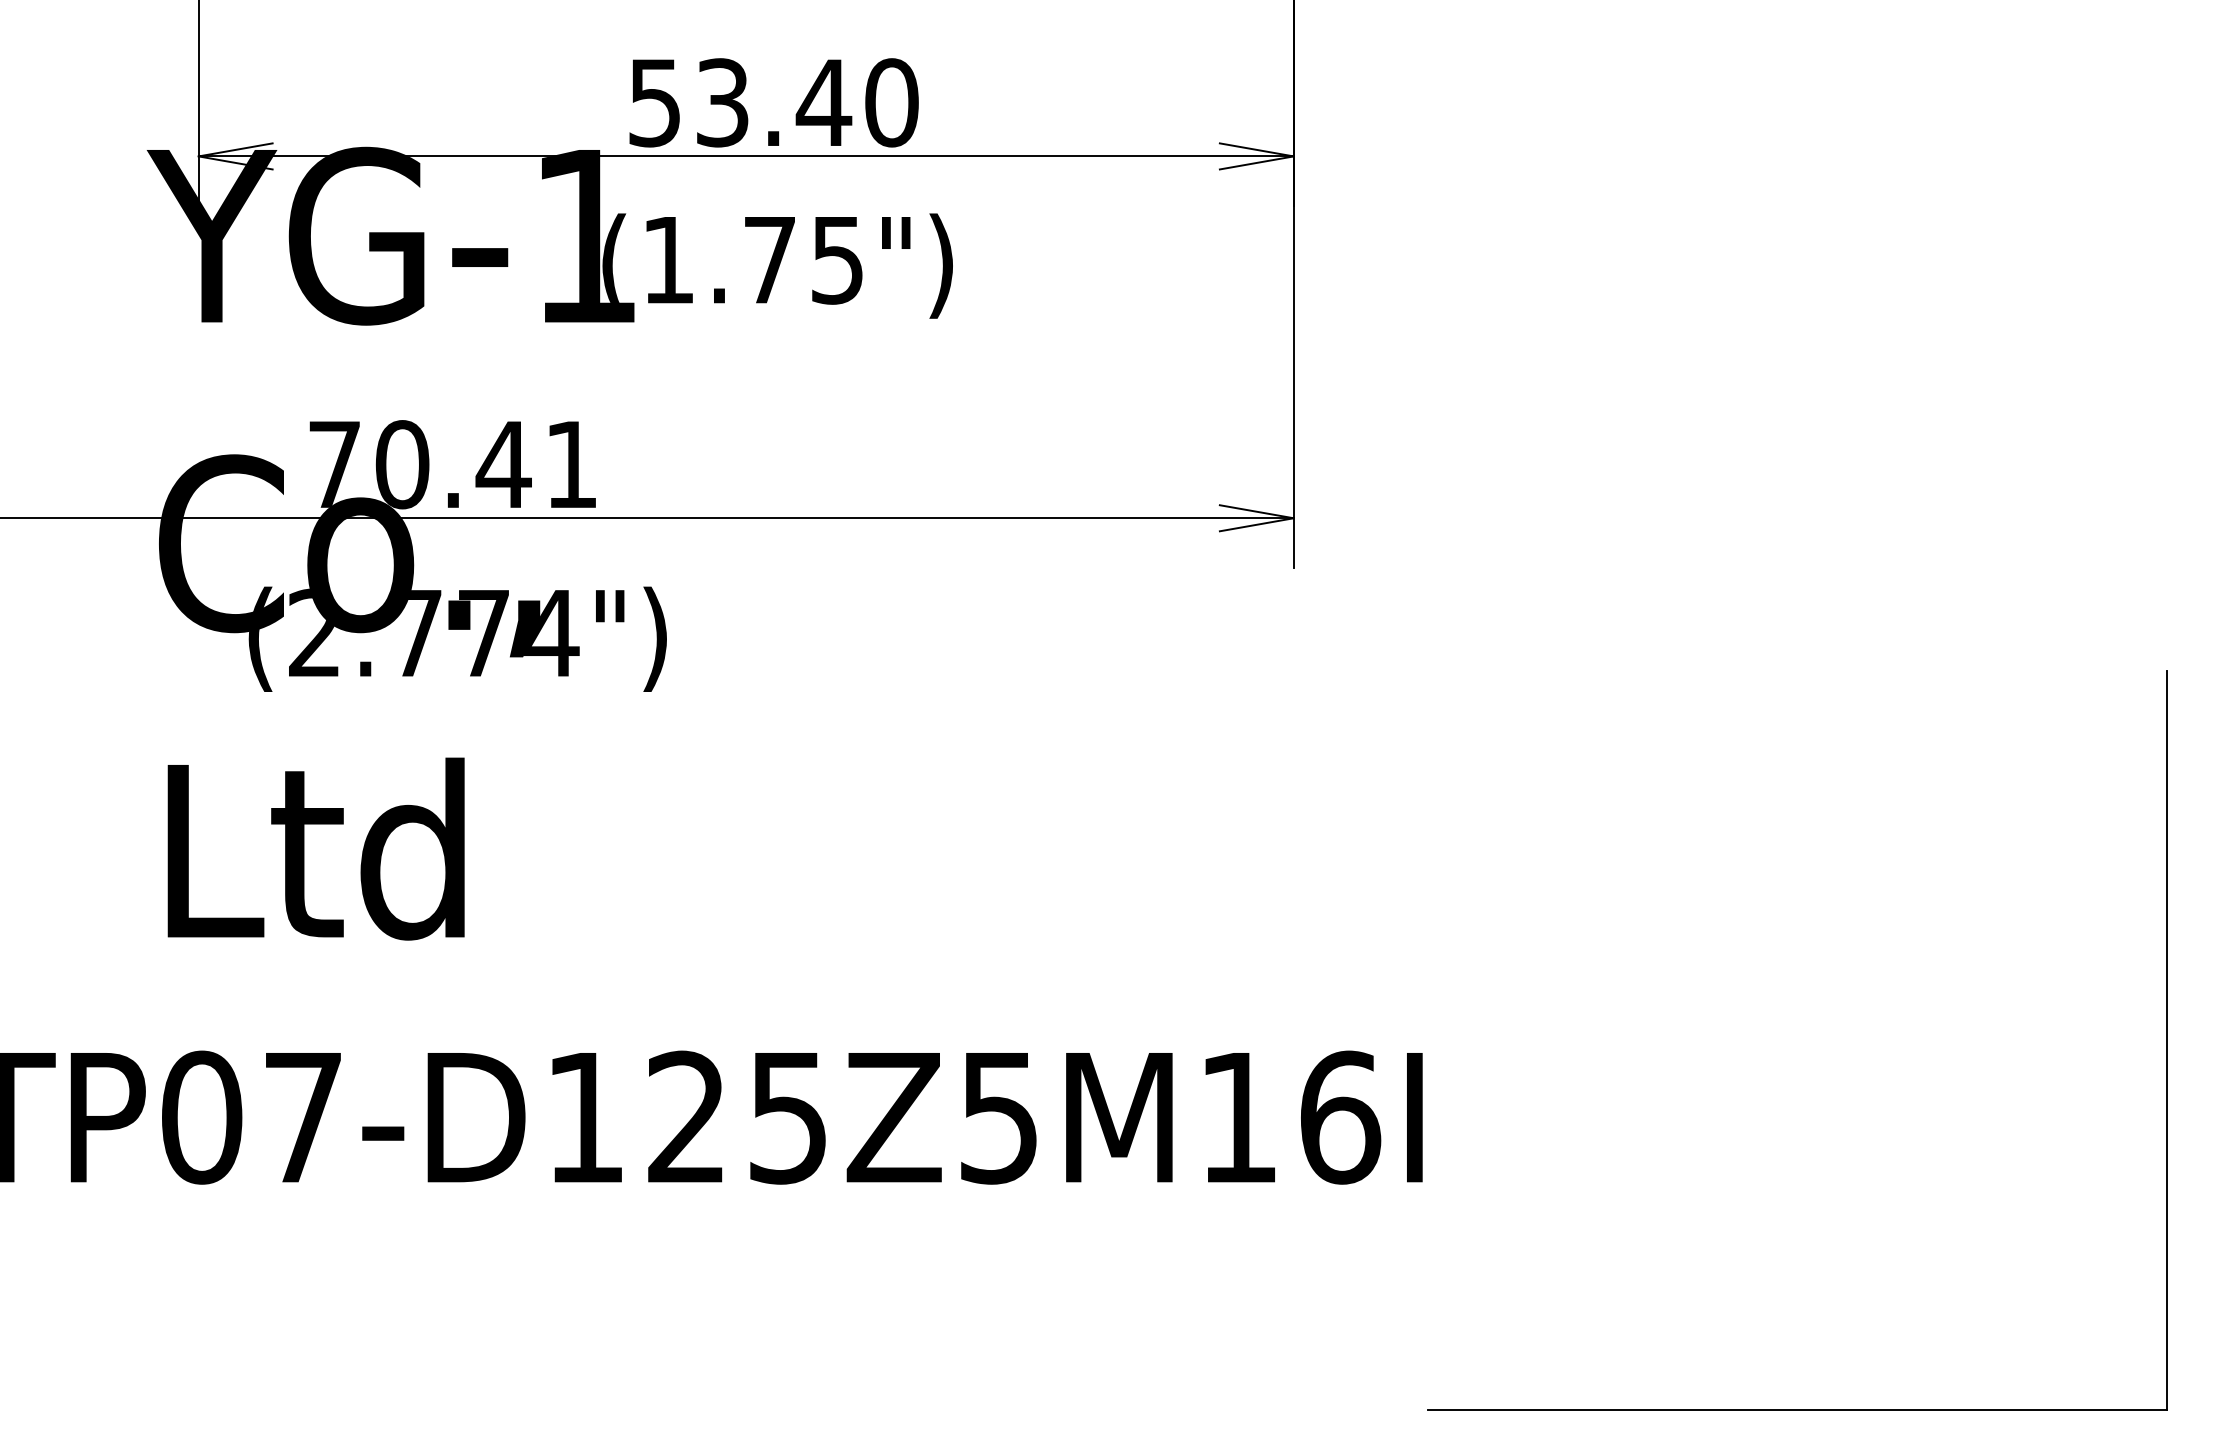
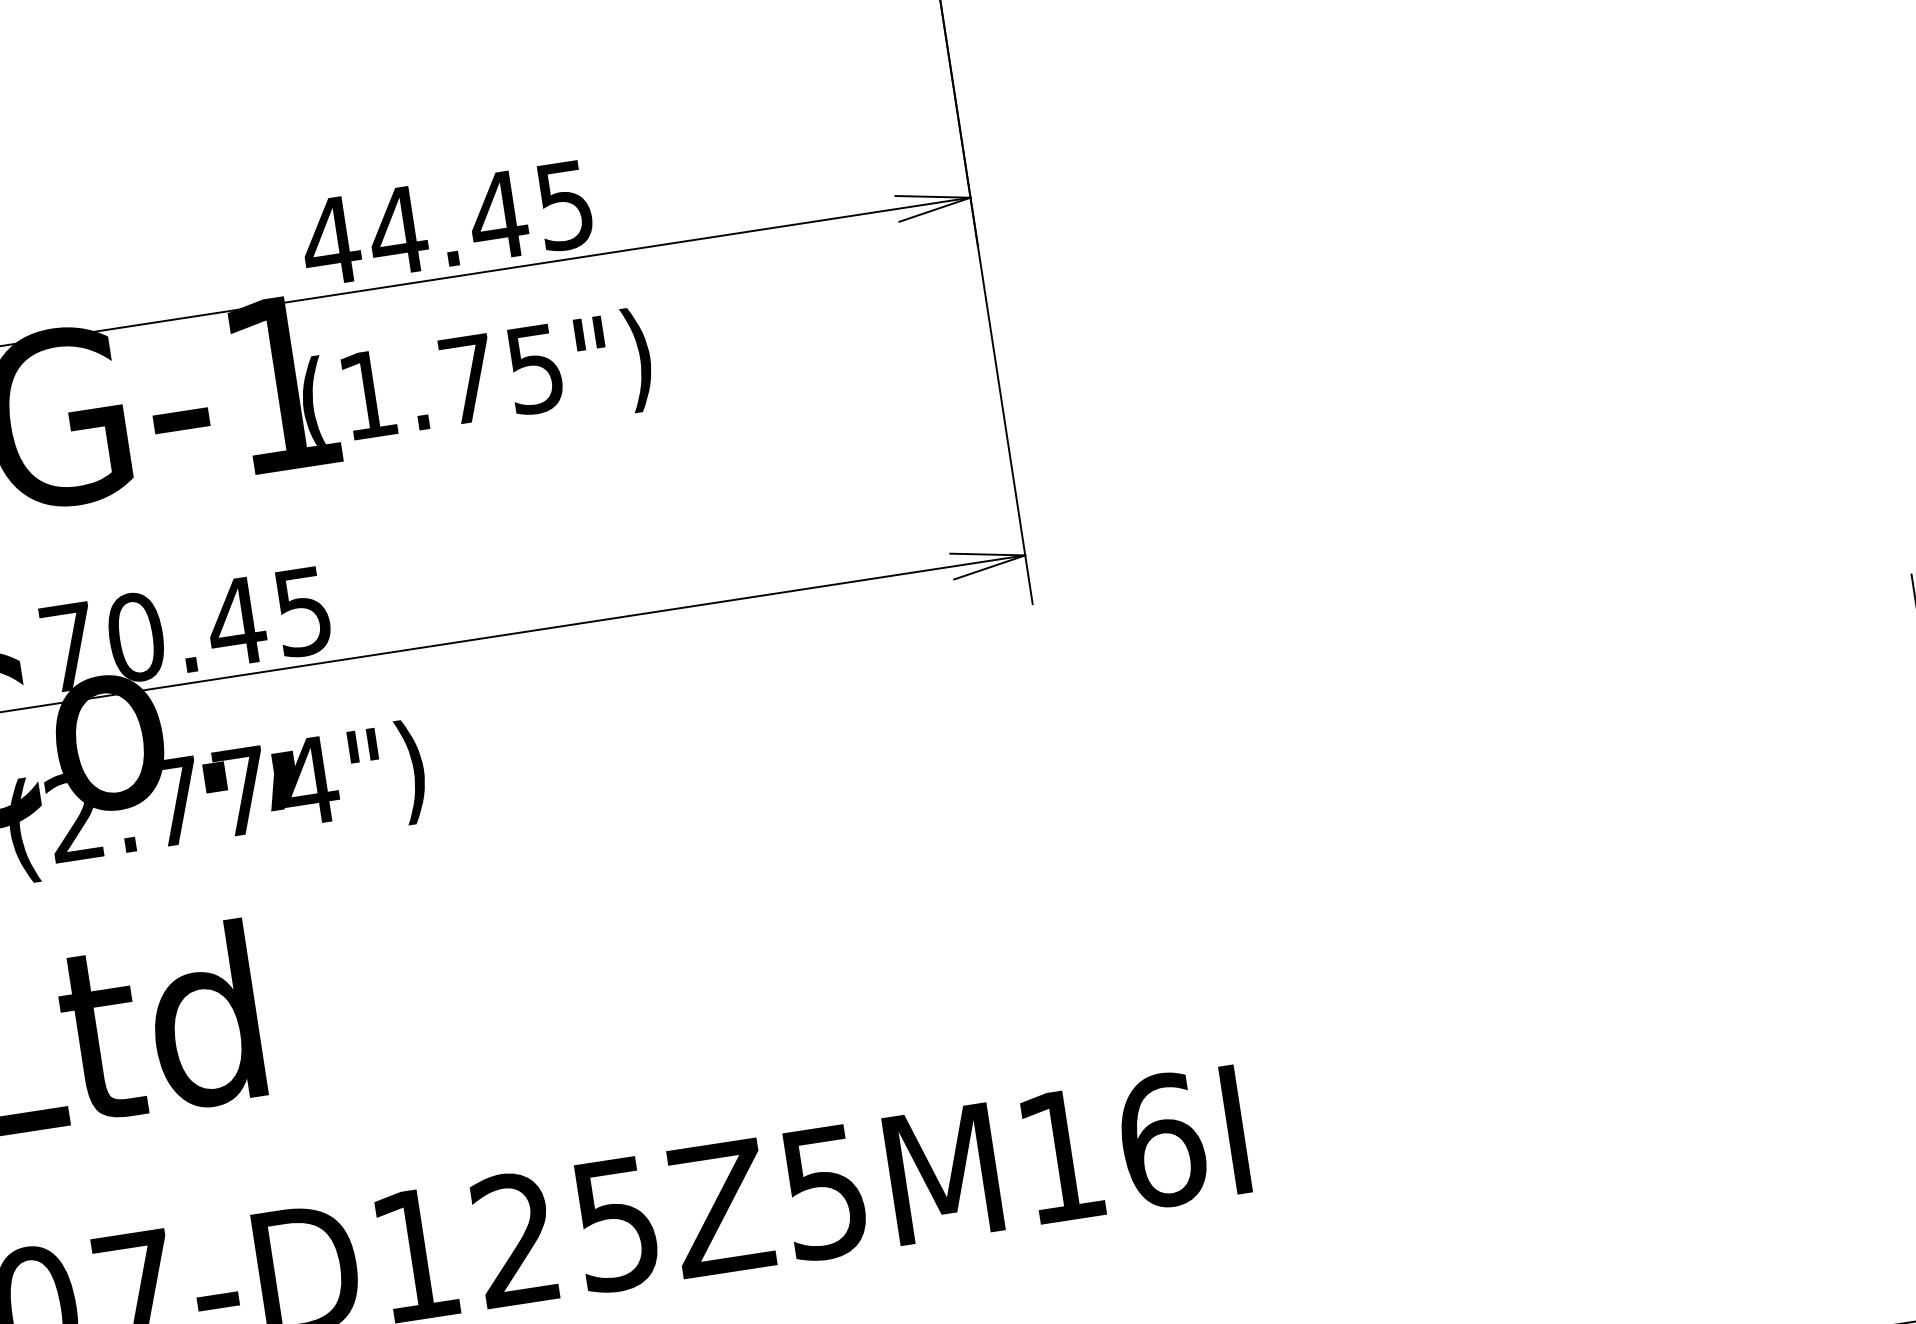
text: (772, 102) -> (447, 223), 53.40 -> 44.45
text: (571, 465) -> (303, 612), 70.41 -> 70.45

